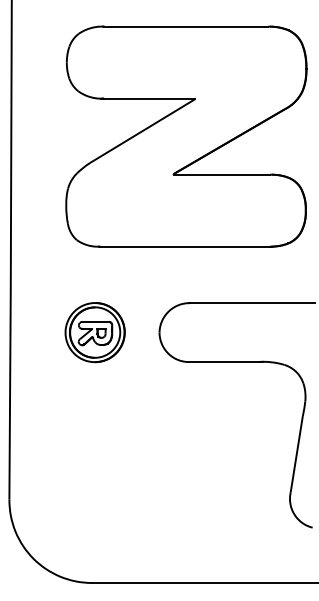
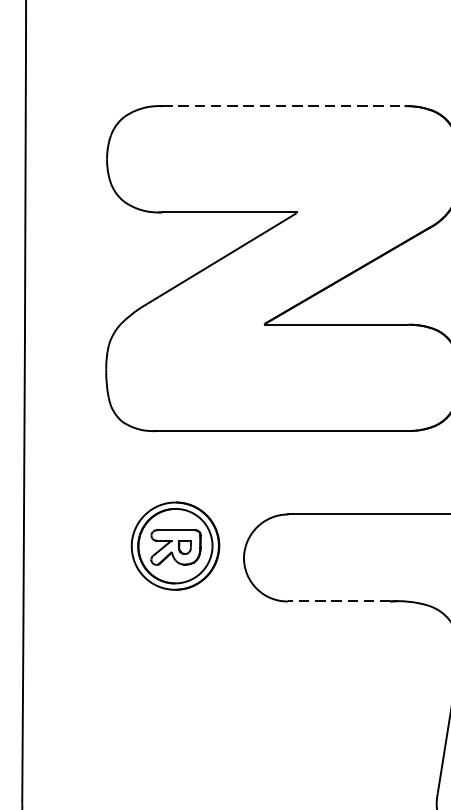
line: (186, 26) -> (283, 105), solid -> dashed
part: (94, 332) -> (174, 546), moved
line: (224, 362) -> (339, 602), solid -> dashed

